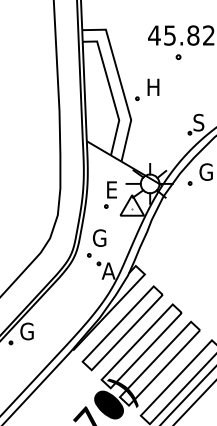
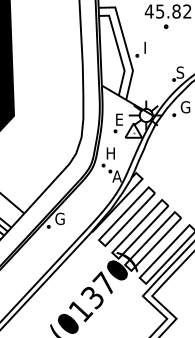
text: (154, 86) -> (149, 47), H -> I
text: (99, 238) -> (110, 153), G -> H

